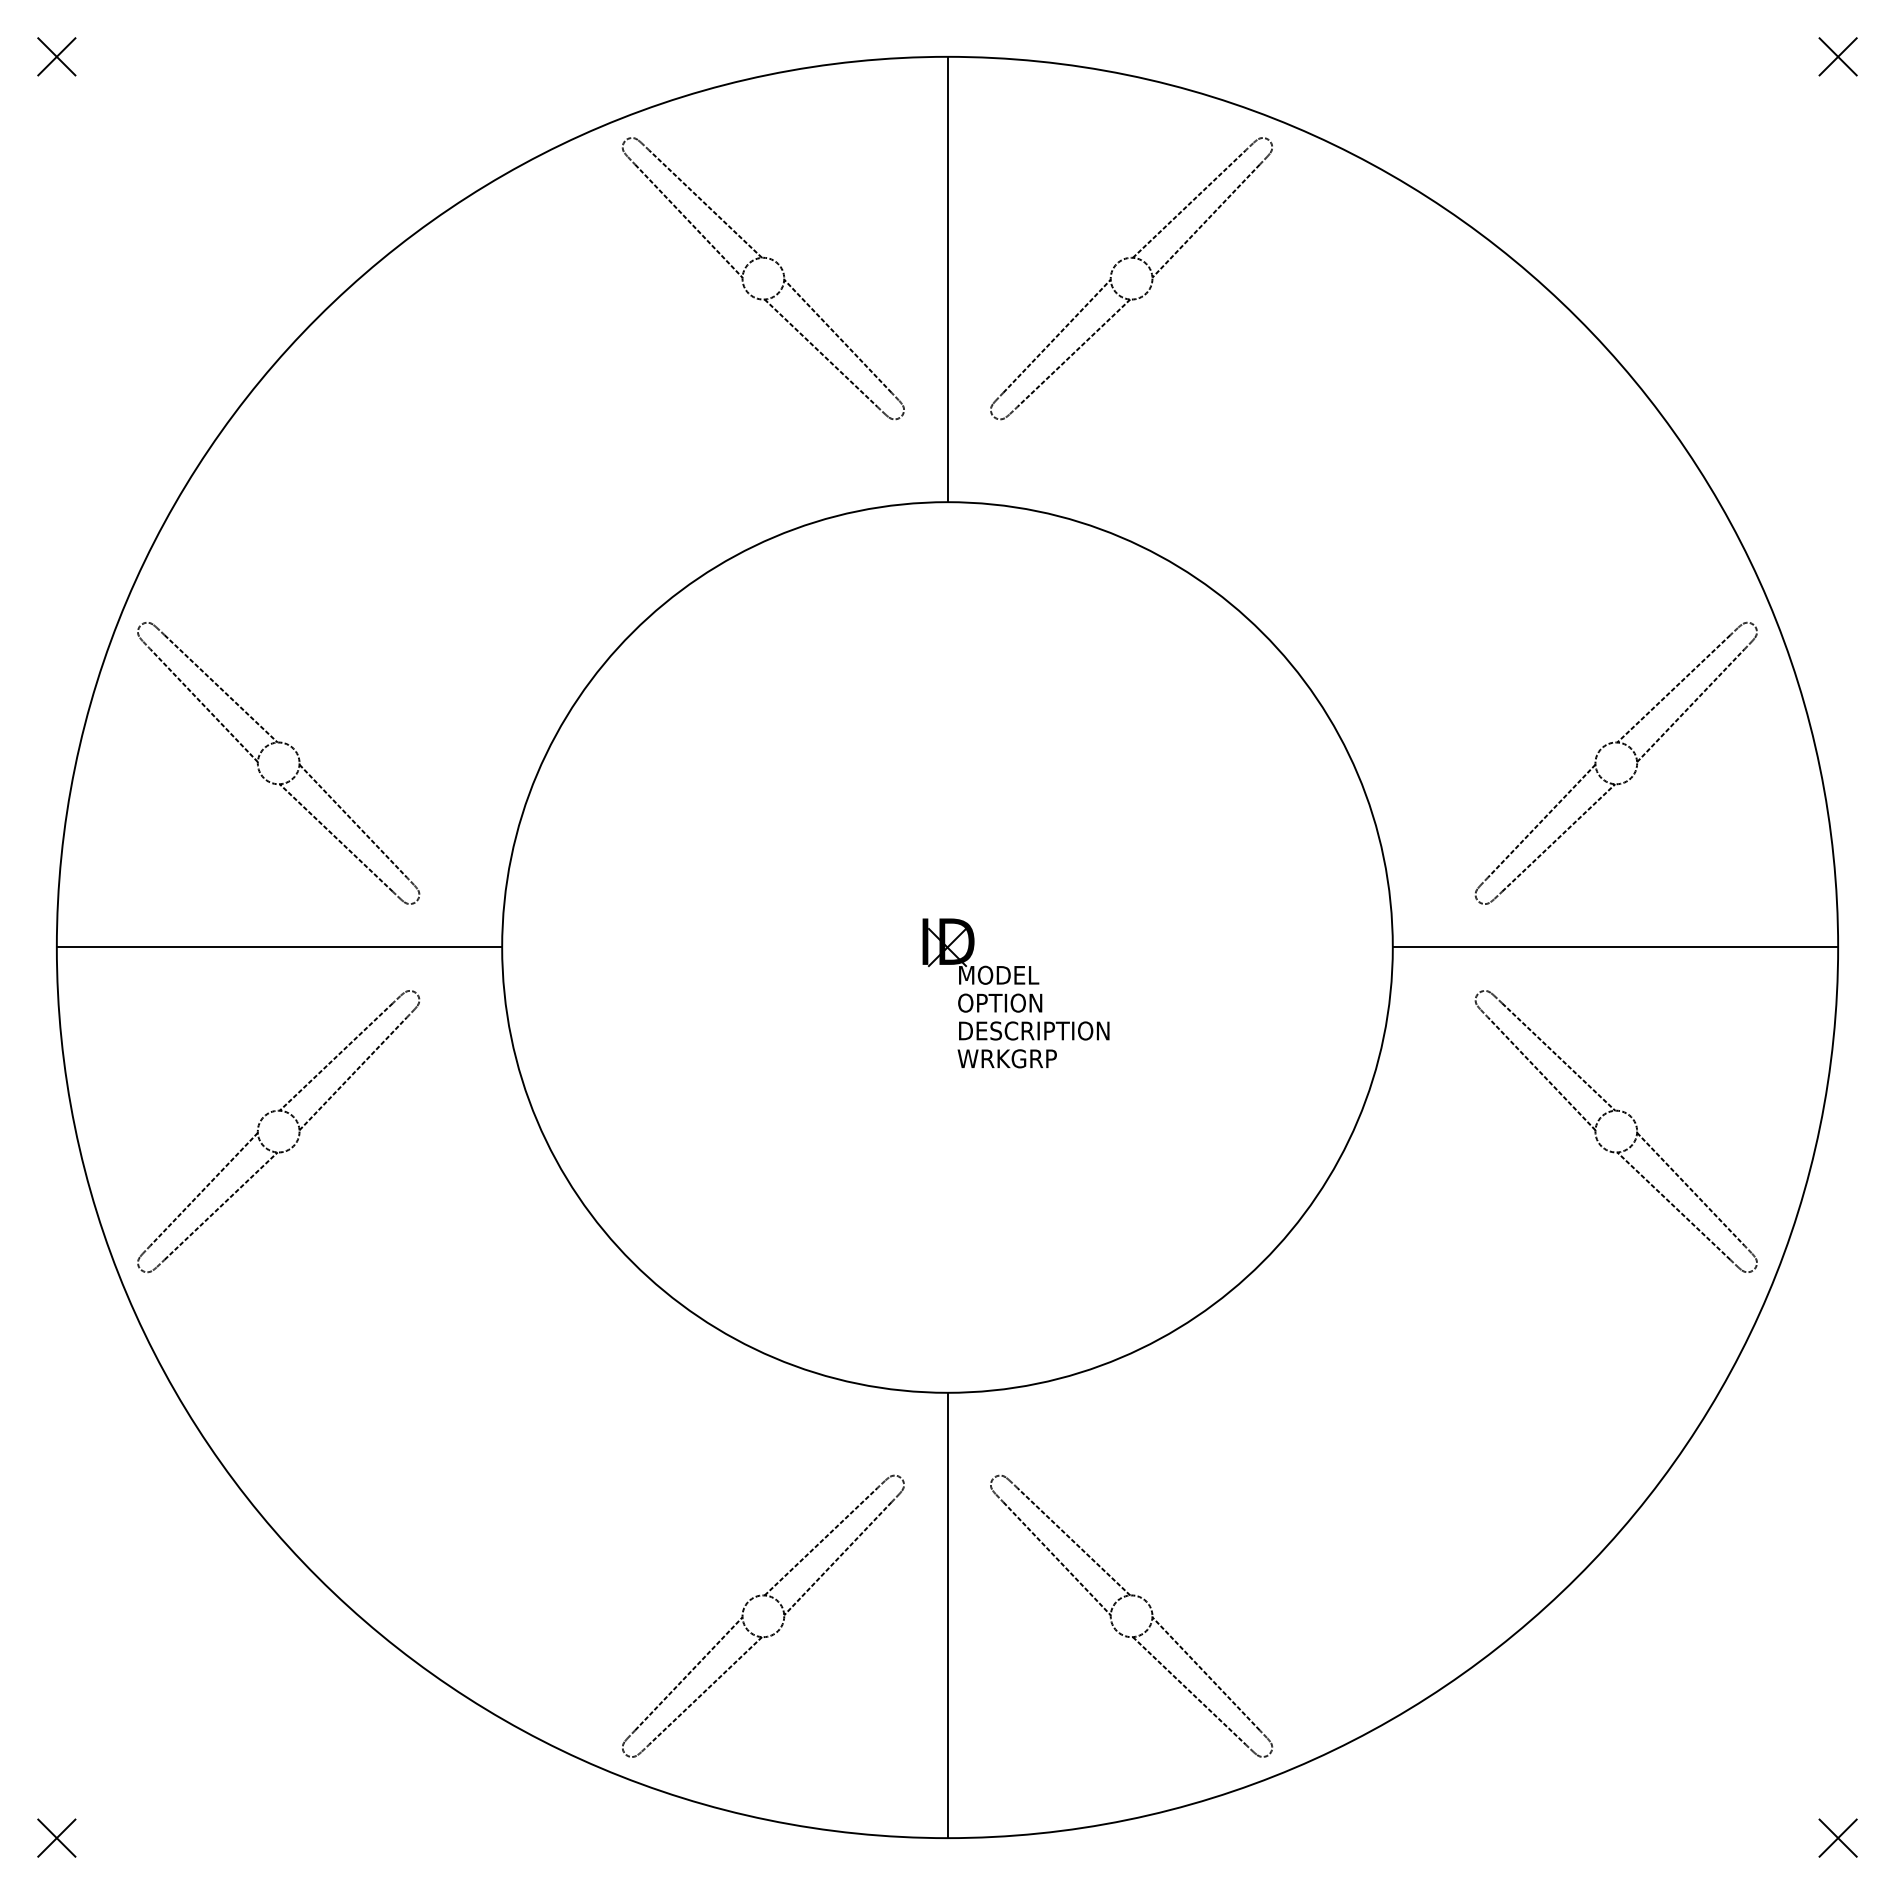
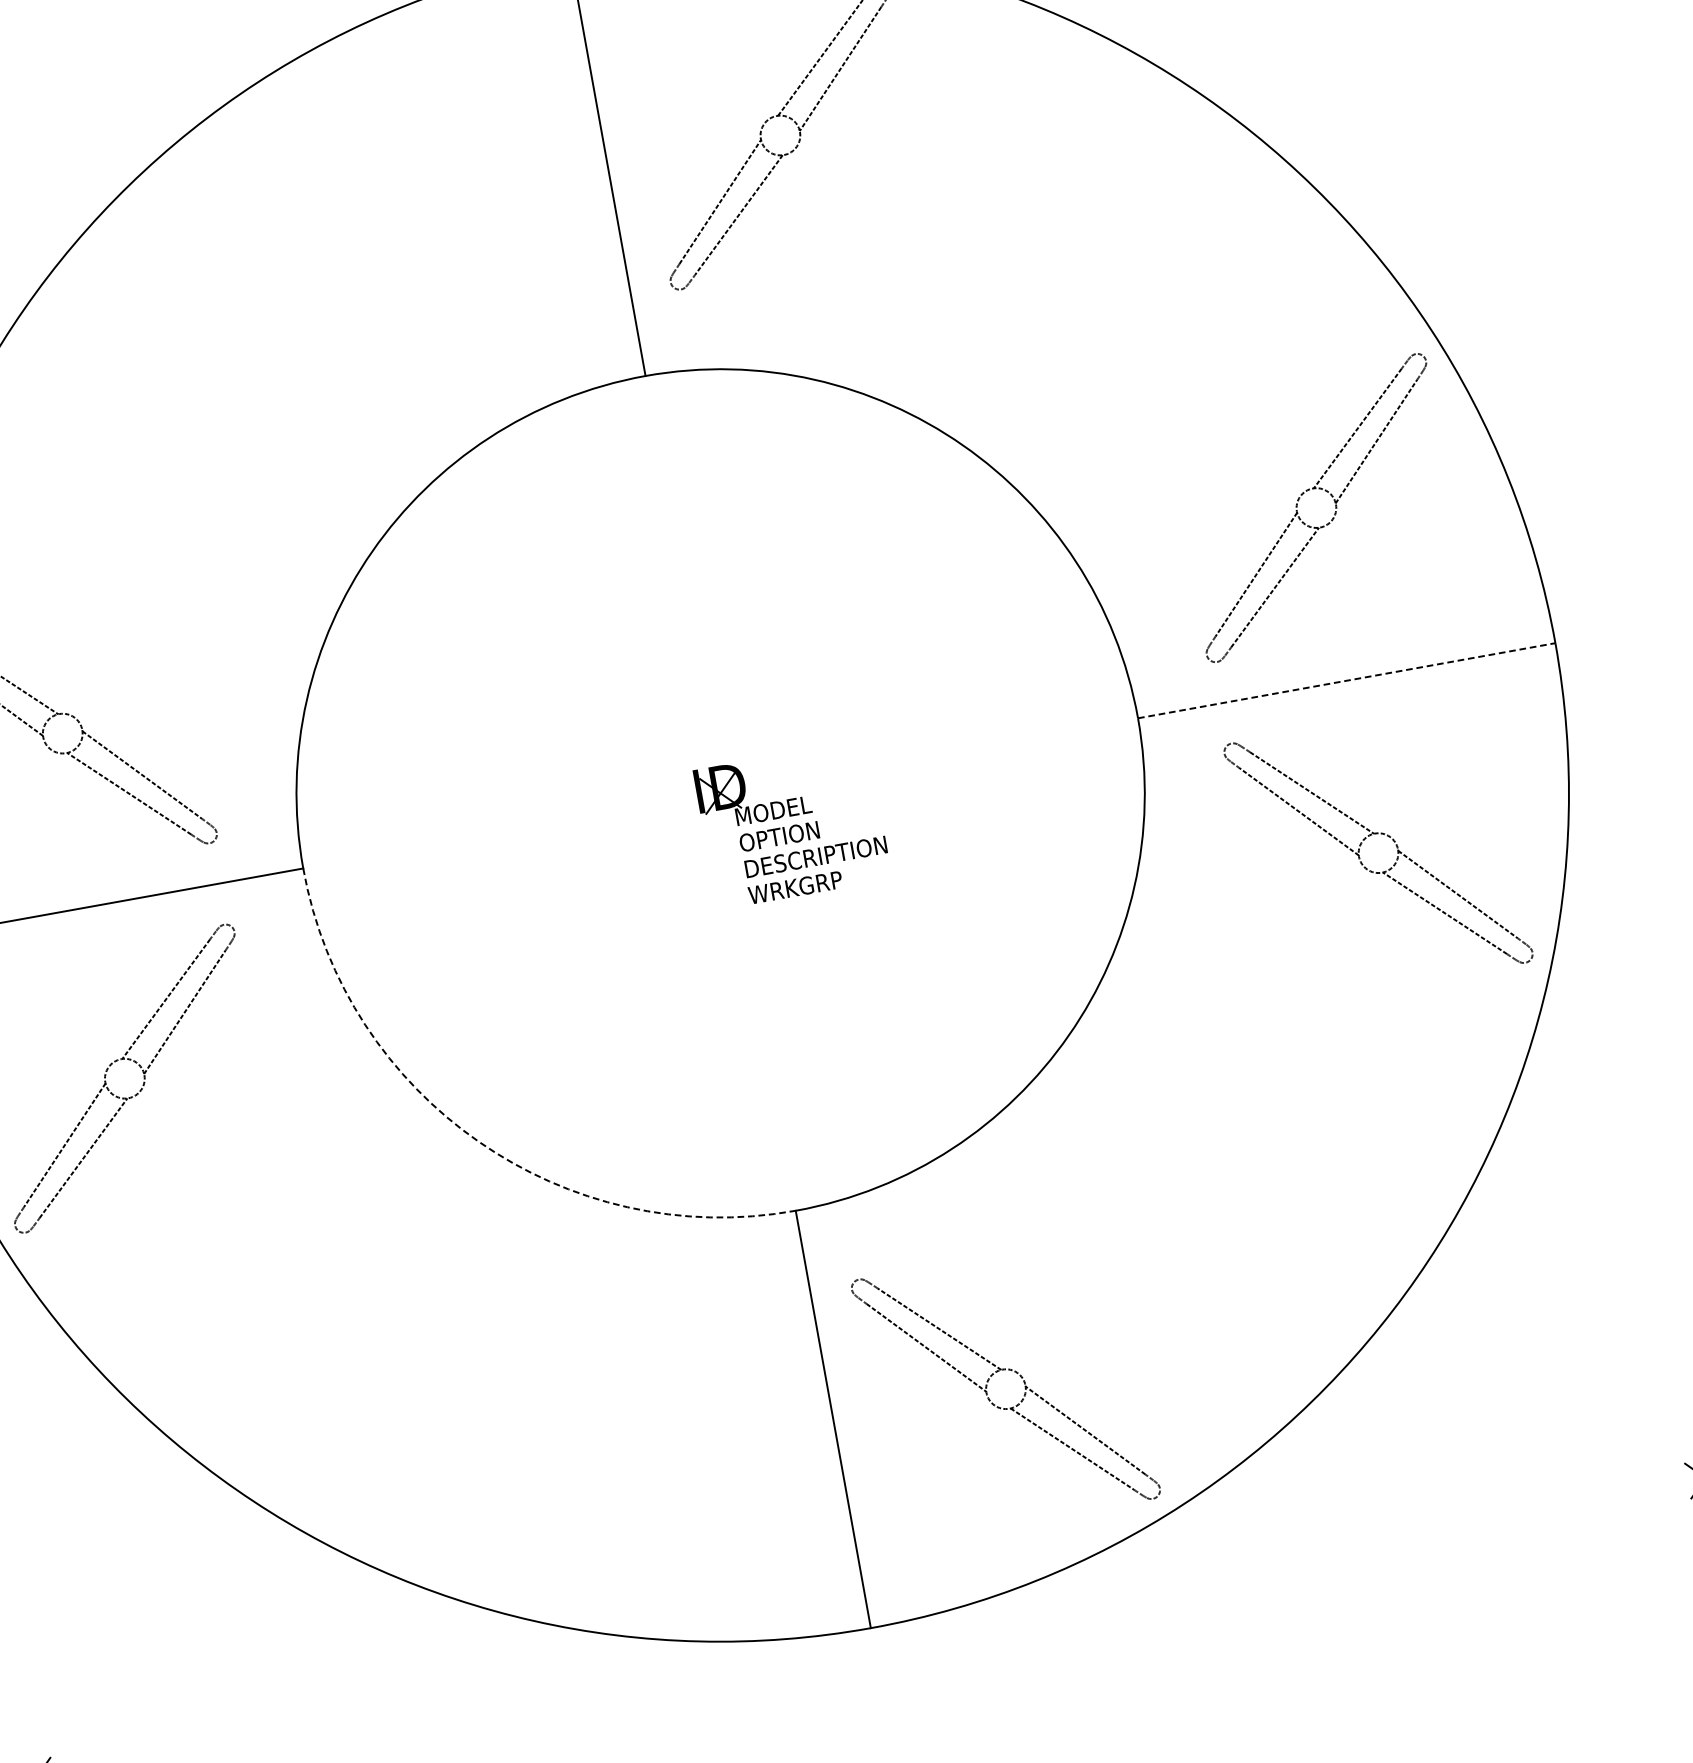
part: (744, 273) -> (416, 195), removed
line: (1615, 947) -> (1346, 680), solid -> dashed
arc: (632, 1262) -> (478, 1141), solid -> dashed
part: (771, 1598) -> (665, 1433), removed

